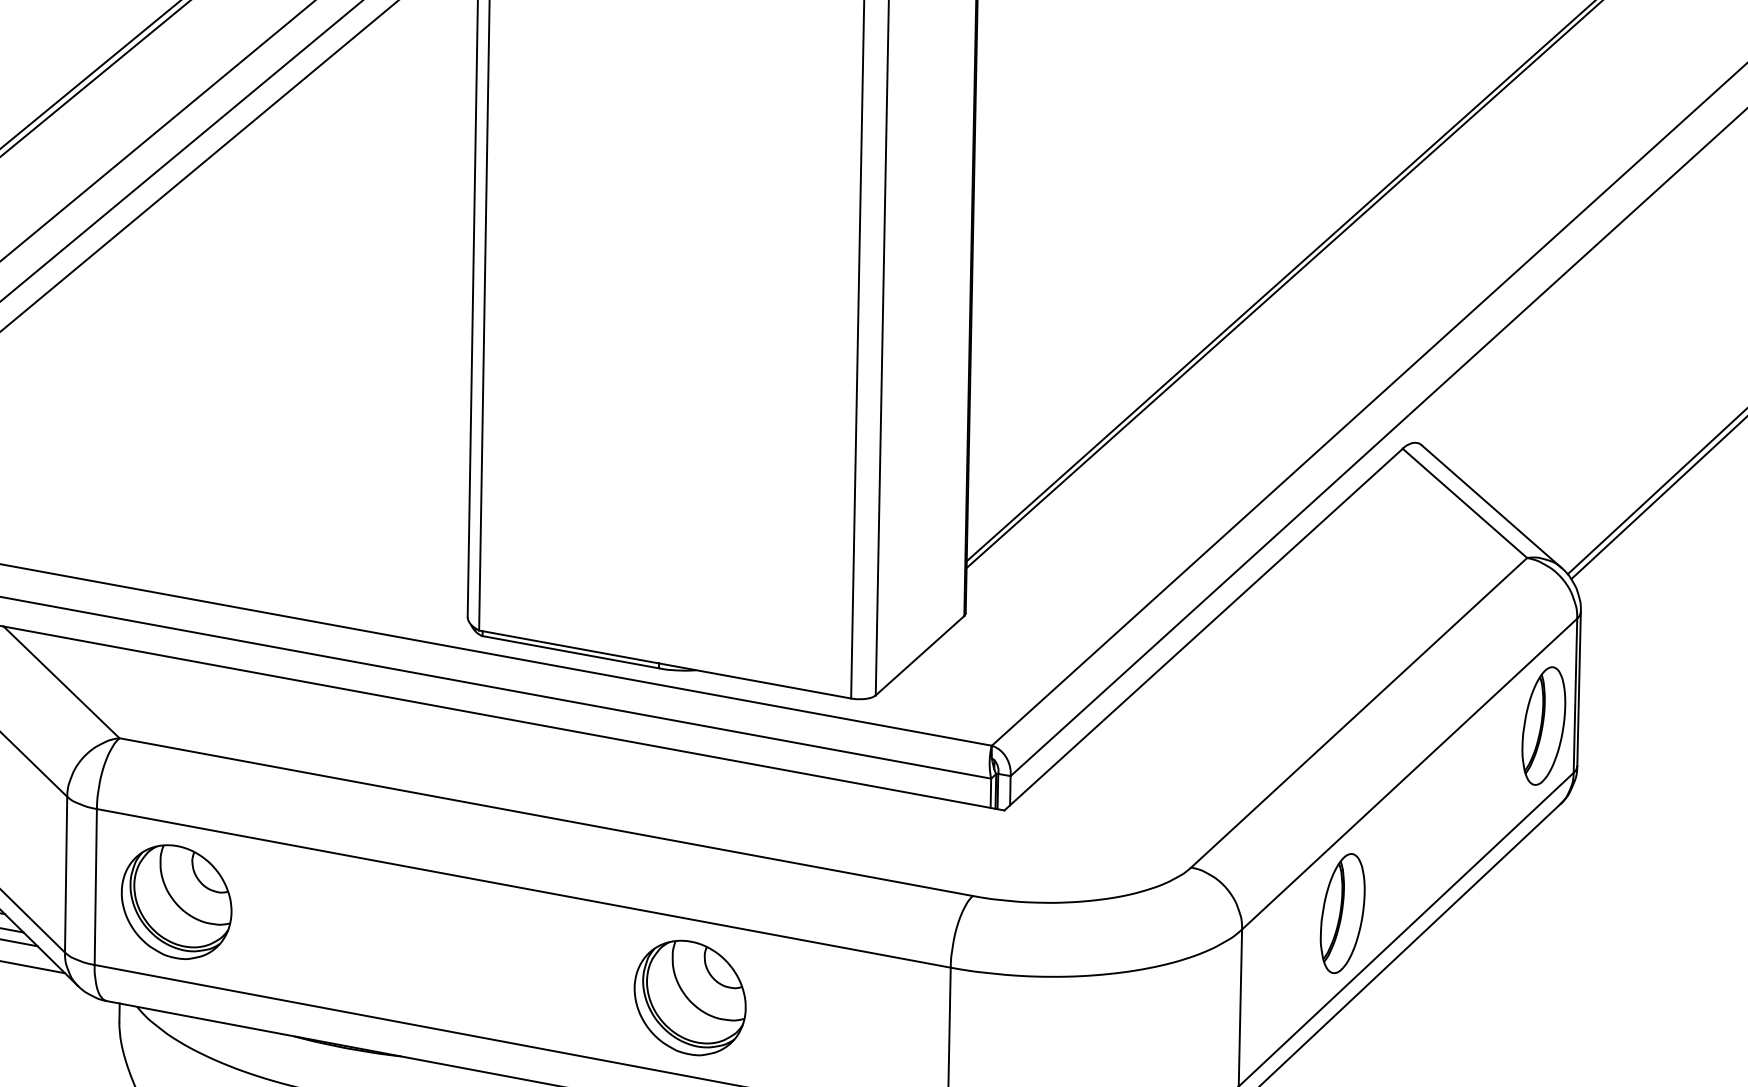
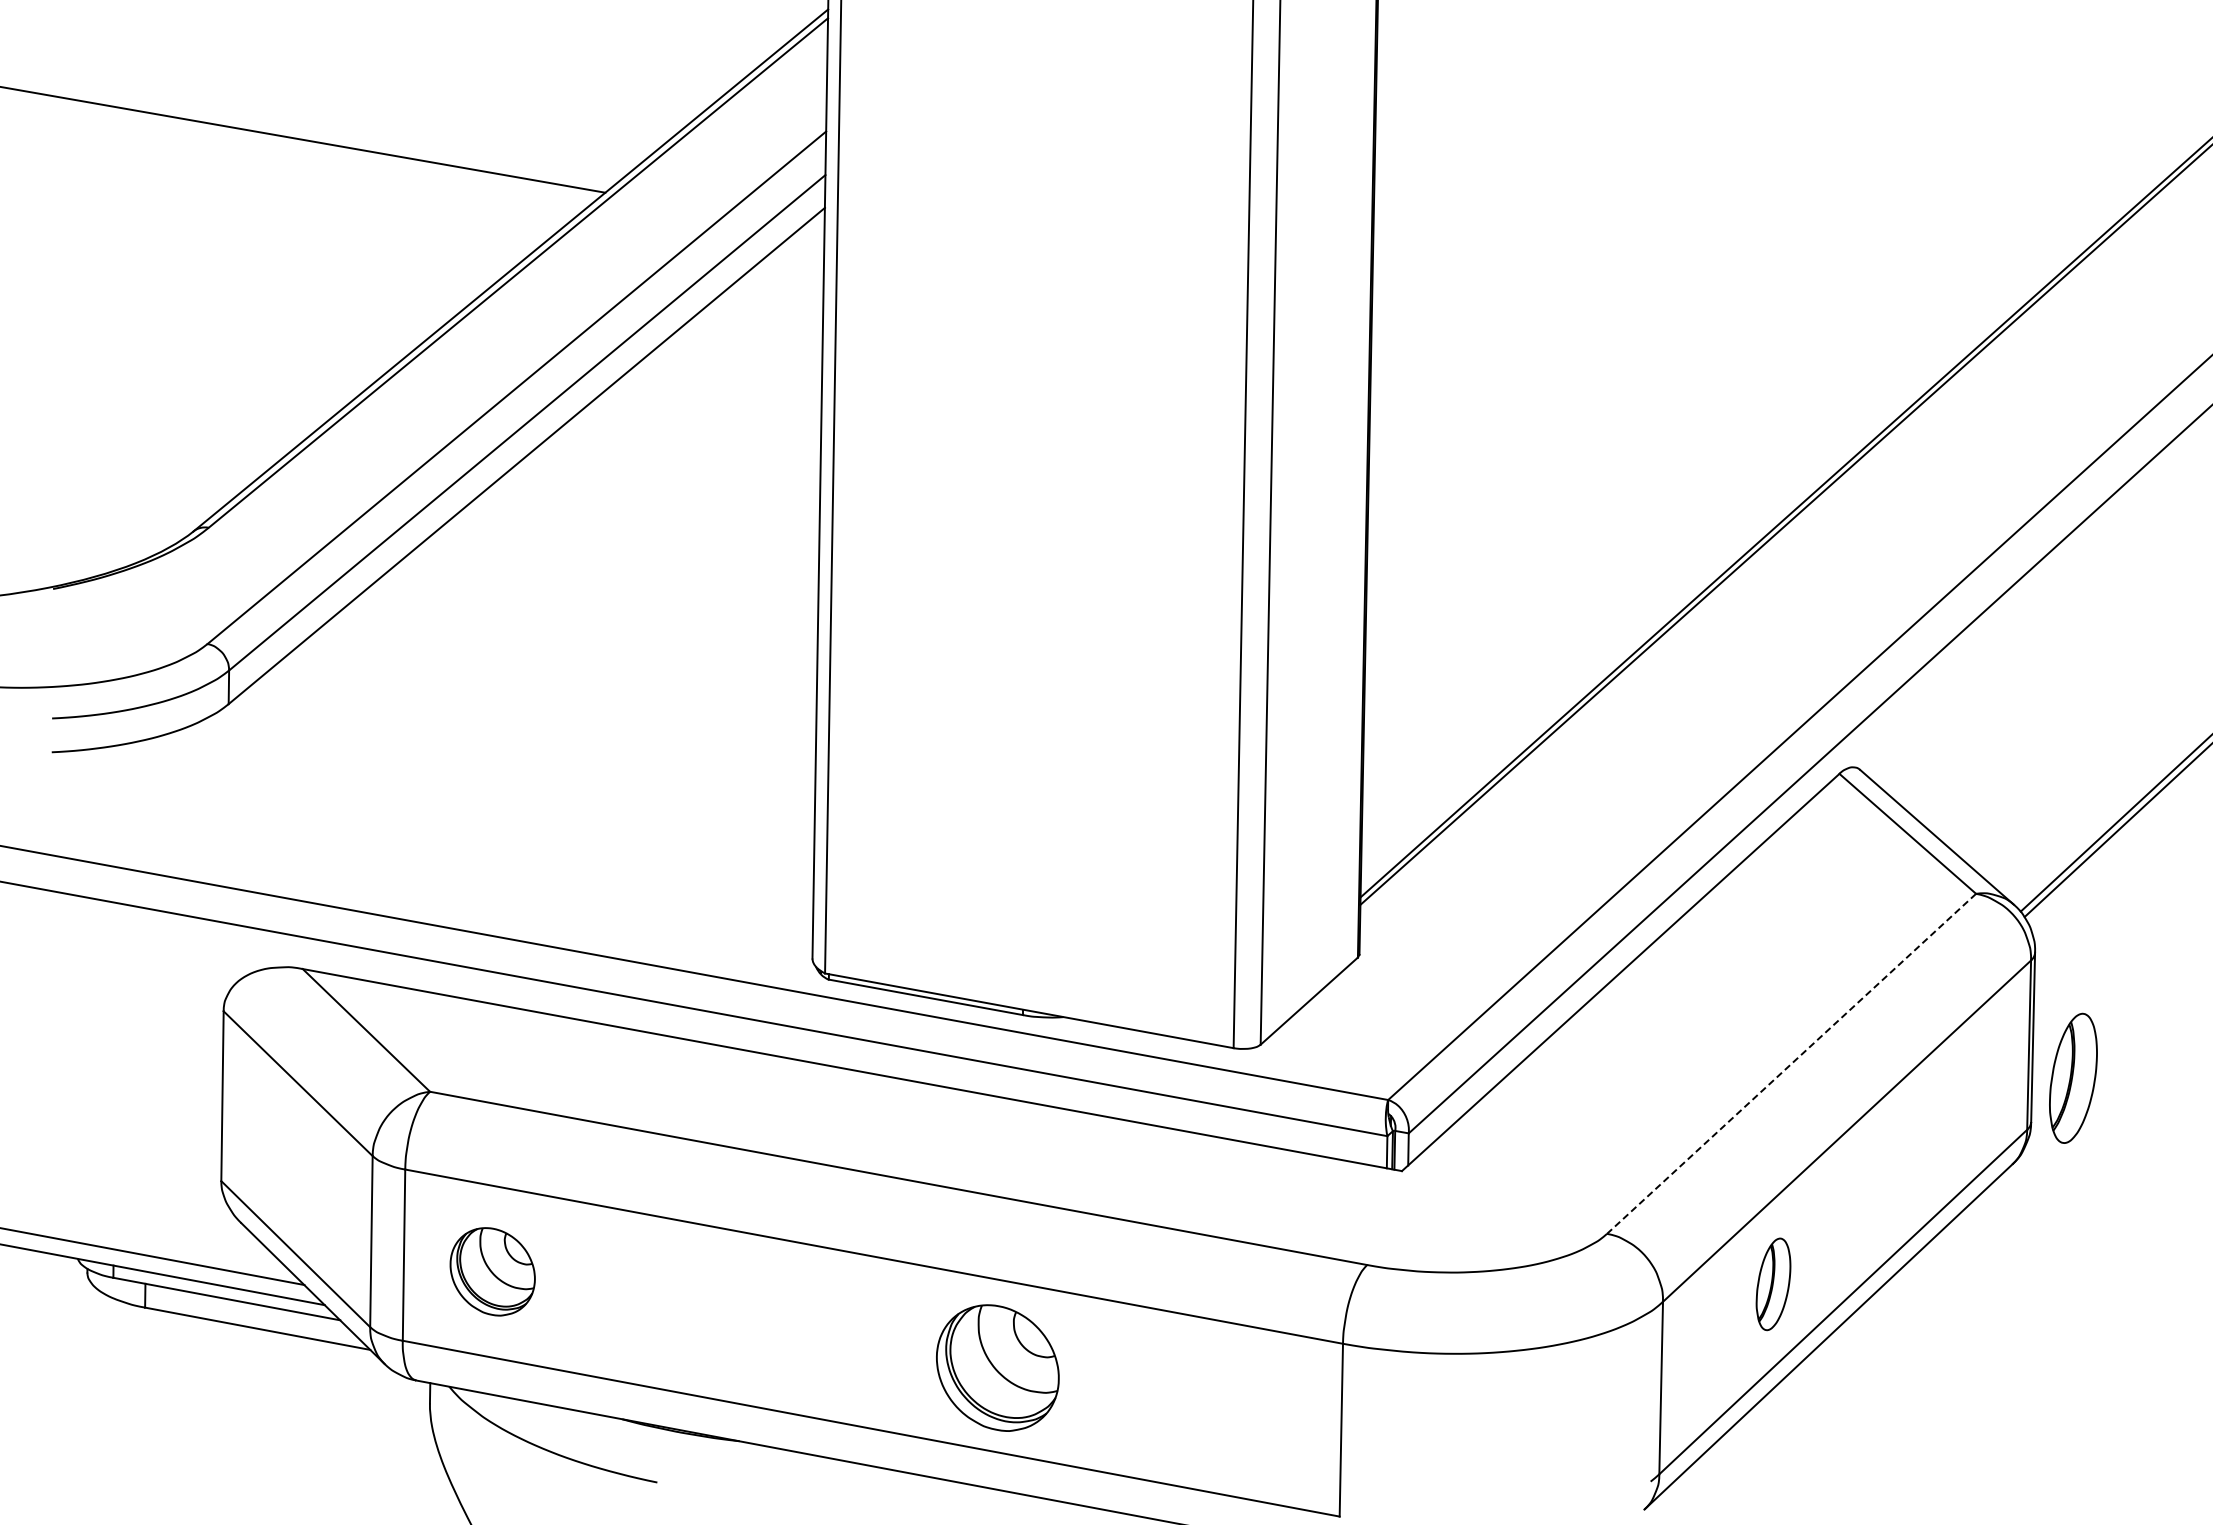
line: (1359, 712) -> (1791, 1063), solid -> dashed
part: (1543, 725) -> (2073, 1077), moved
part: (176, 901) -> (492, 1271), size x0.7
part: (1342, 913) -> (1773, 1284), size x0.7
part: (689, 997) -> (997, 1367), moved

